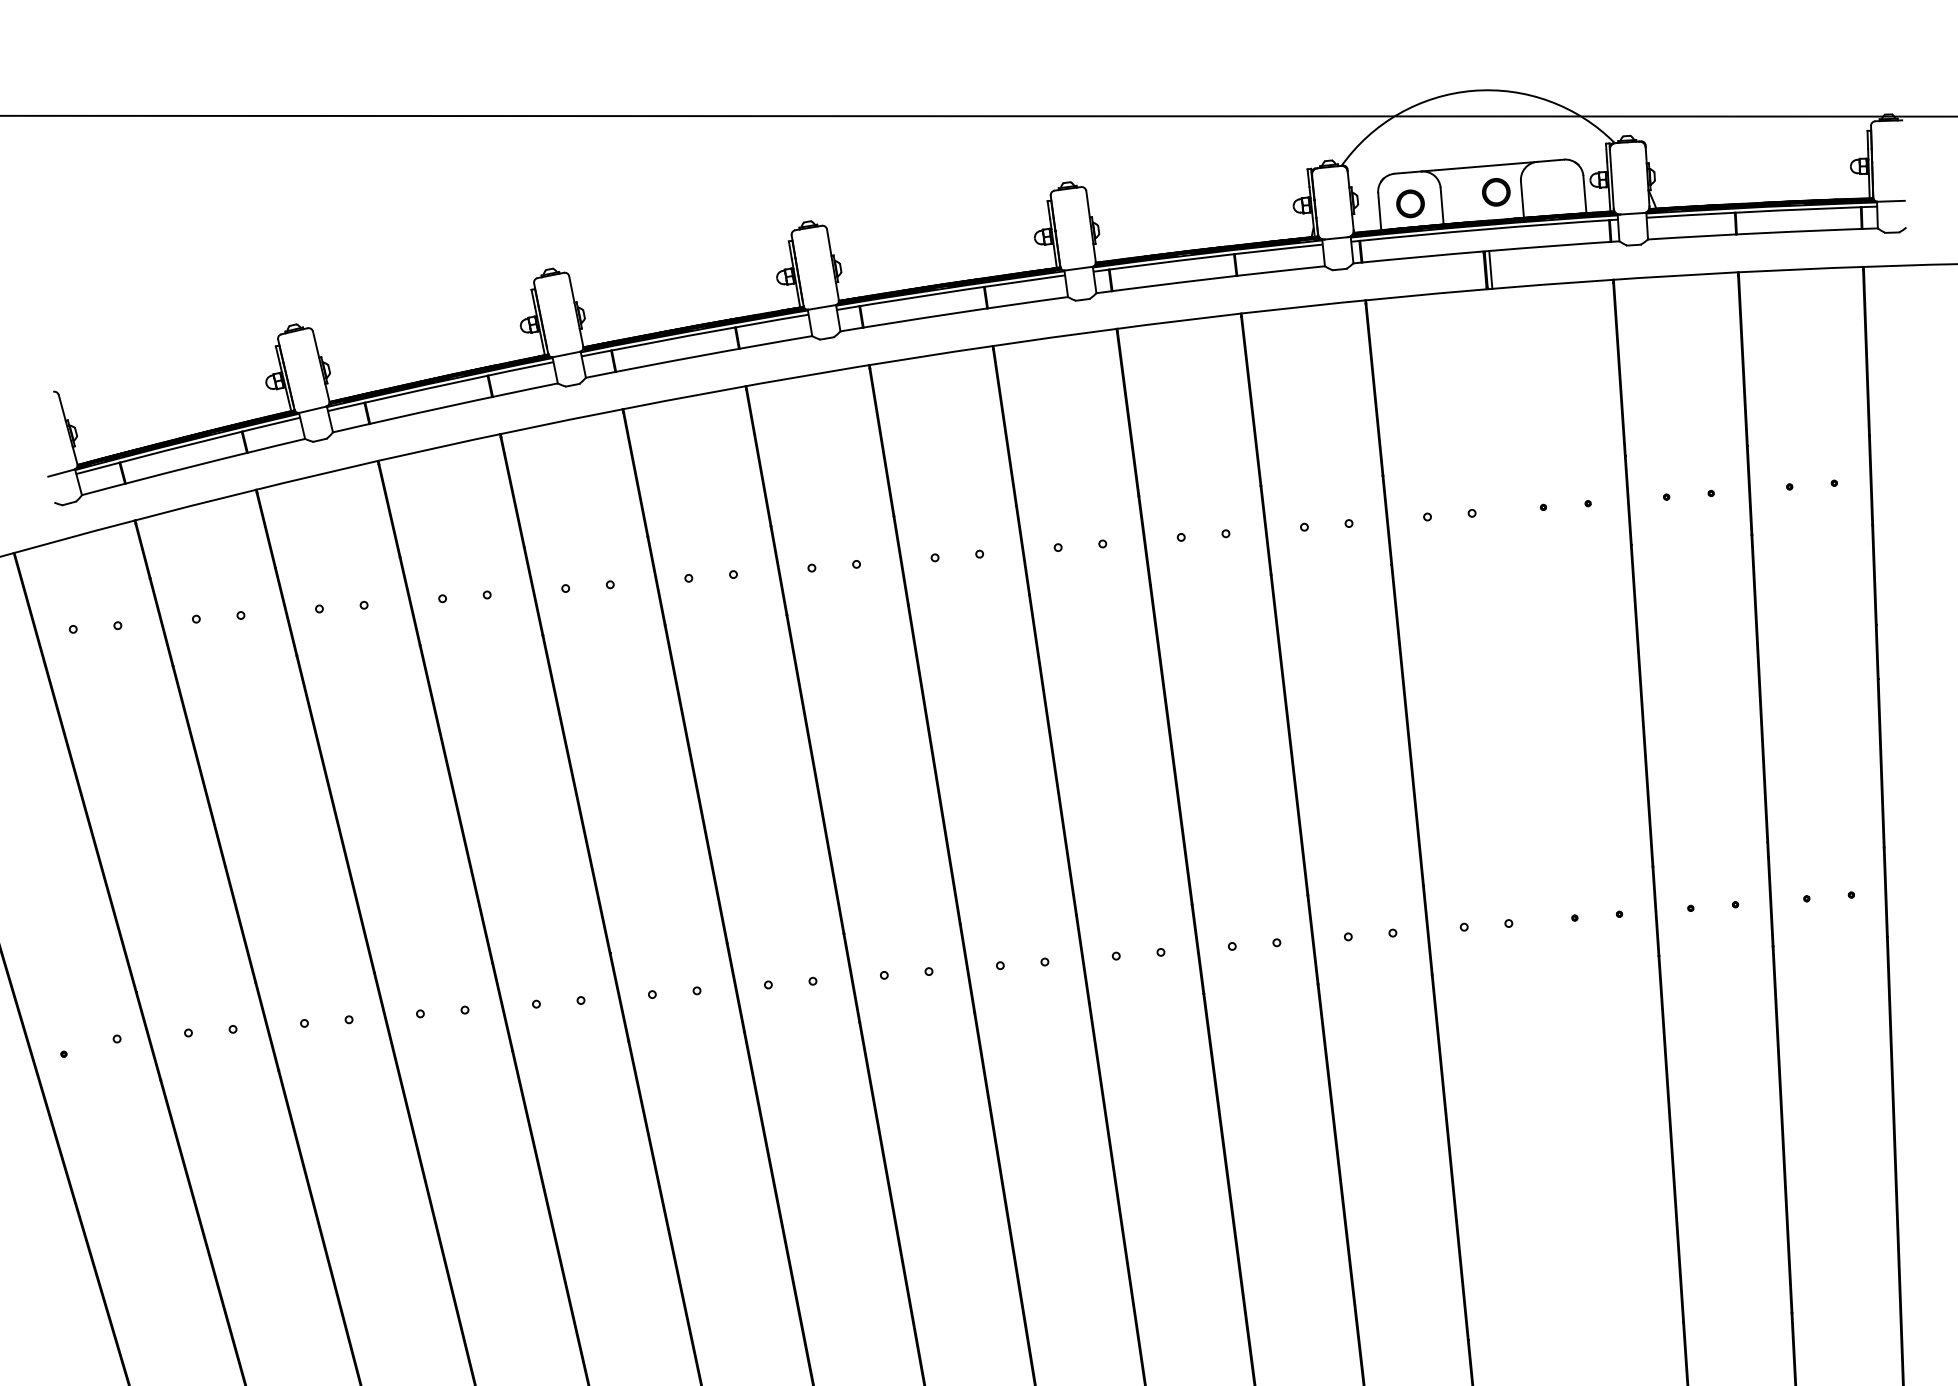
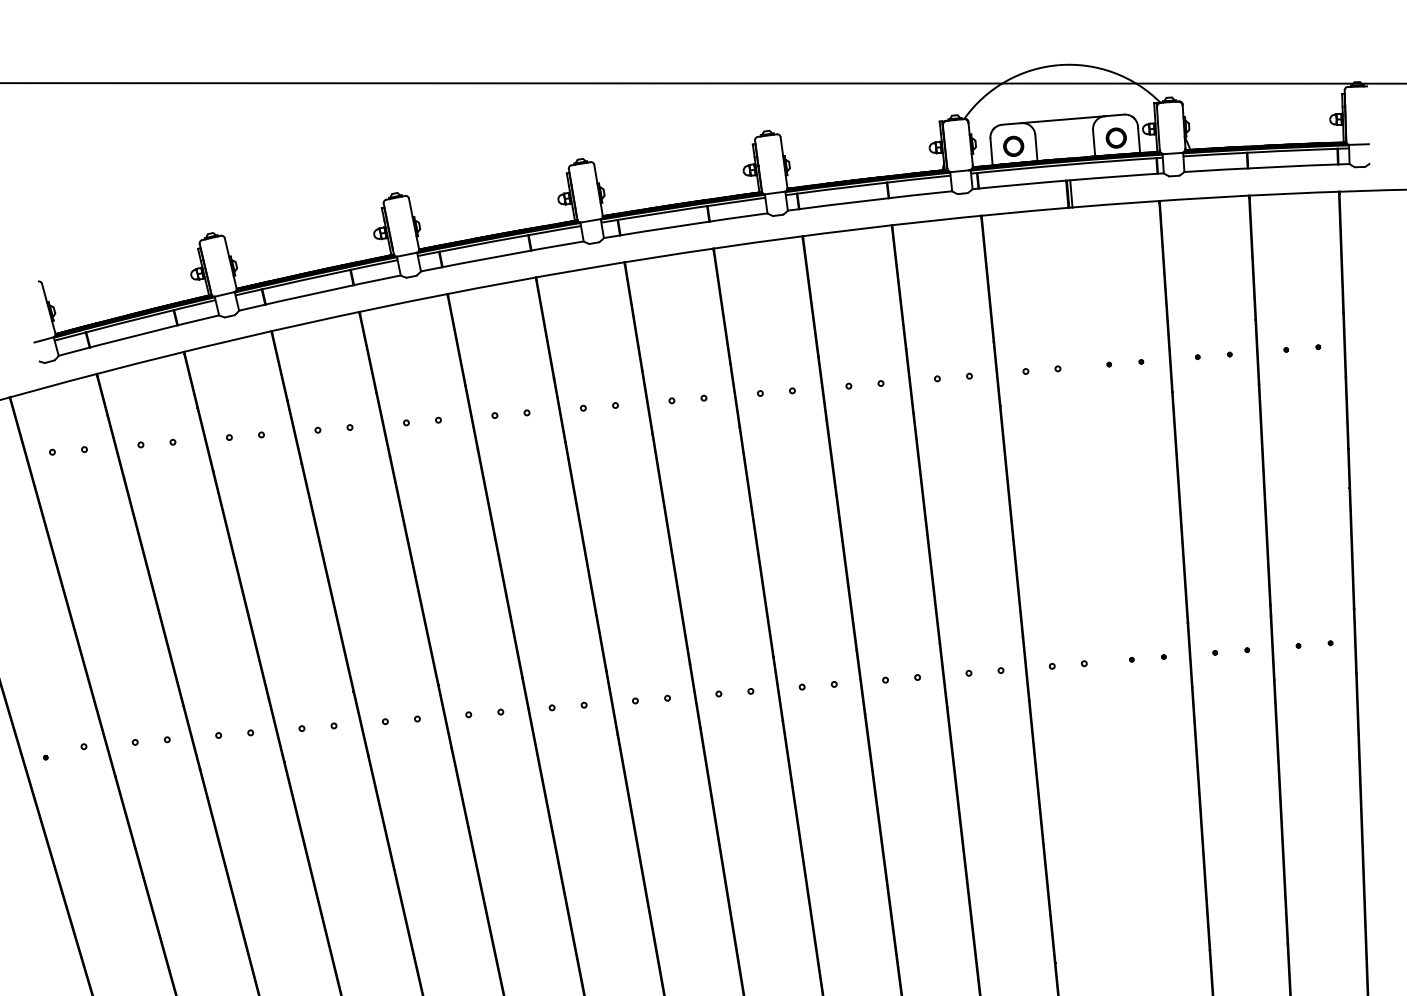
part: (1496, 192) -> (1116, 138), moved

